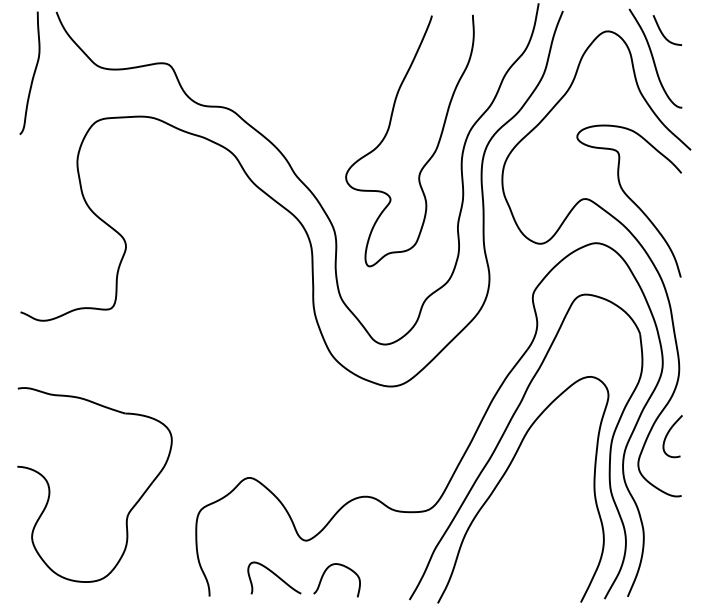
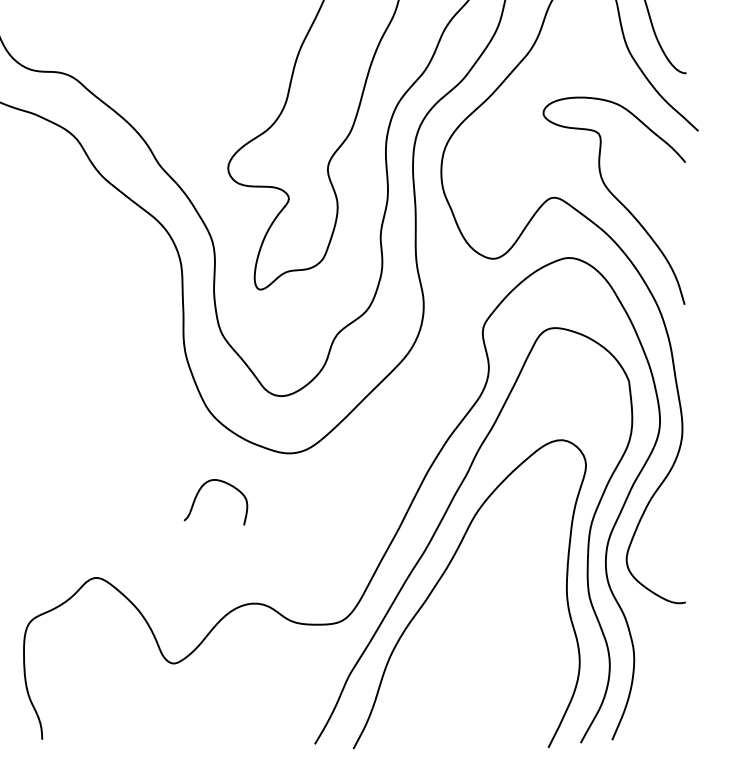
curve: (668, 434) -> (667, 518), removed
curve: (324, 574) -> (198, 494), moved
curve: (274, 575) -> (130, 711), removed

